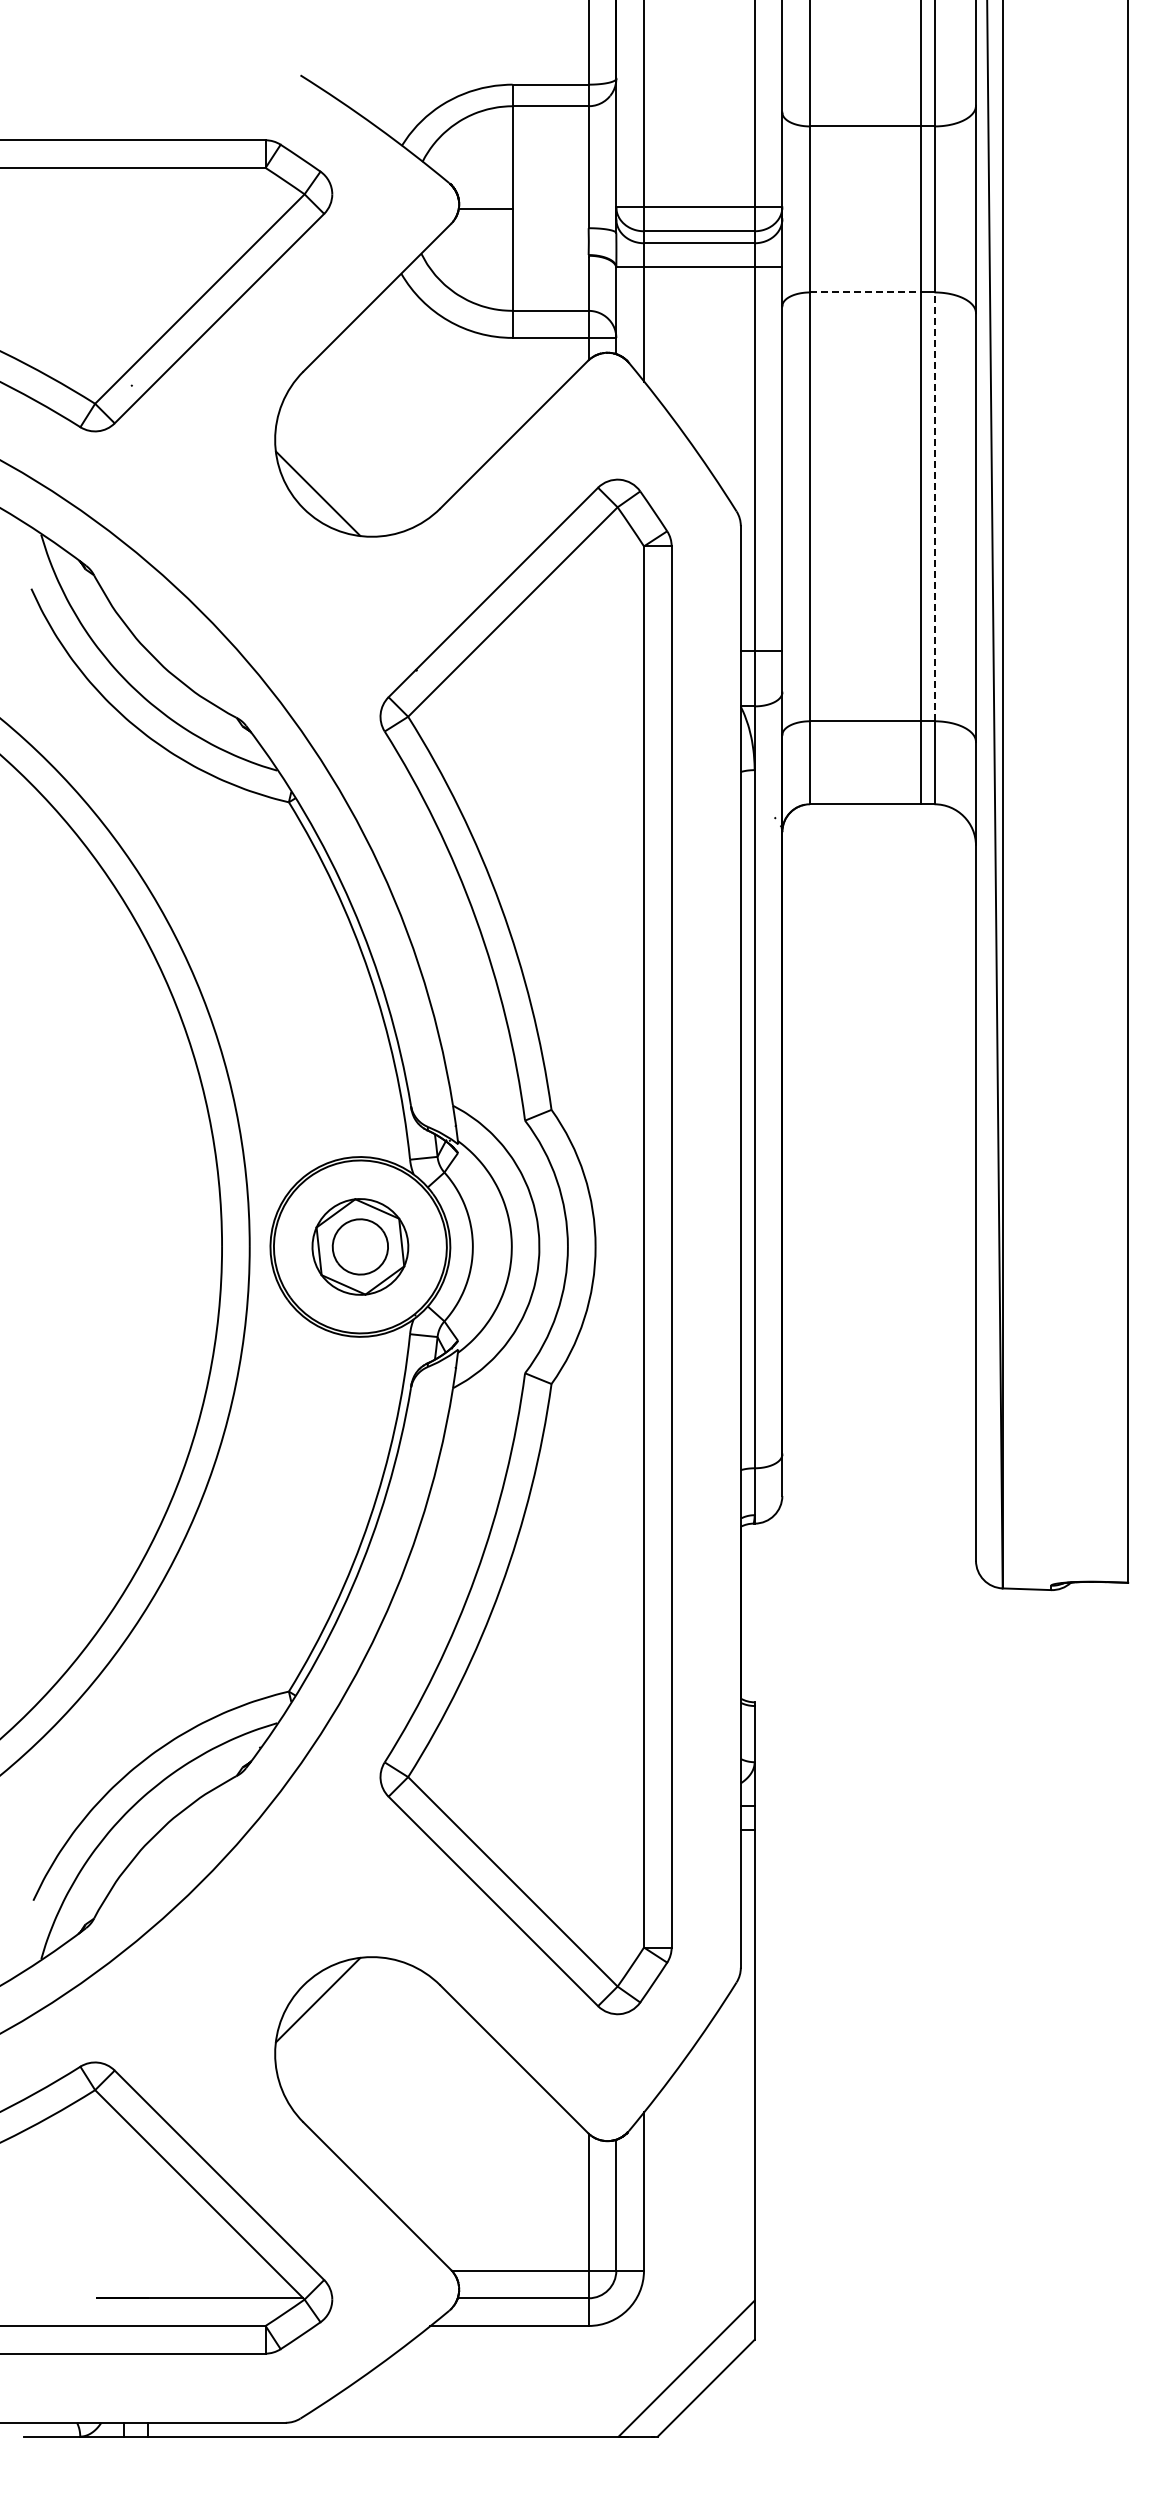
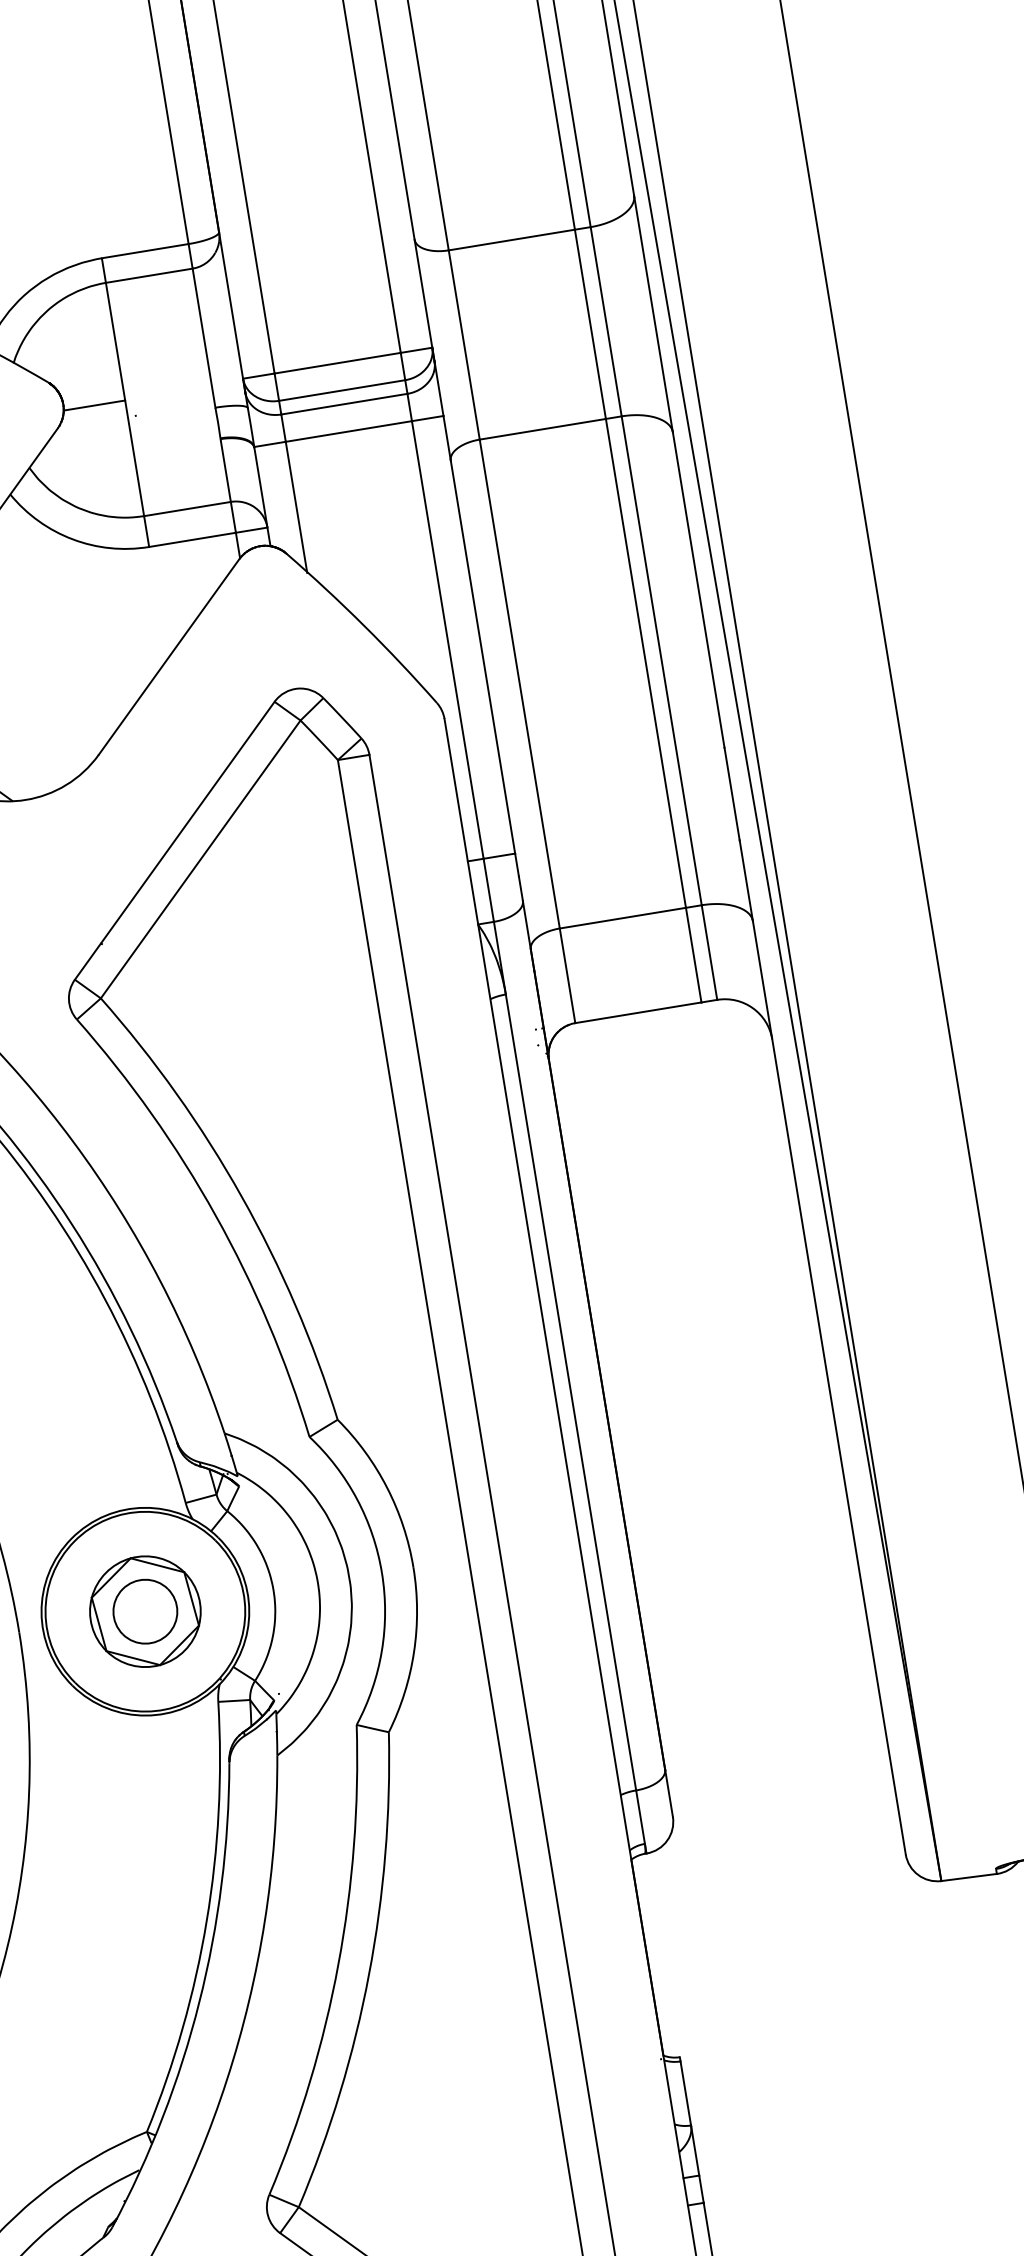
line: (865, 292) -> (543, 429), dashed -> solid
line: (934, 506) -> (661, 660), dashed -> solid

